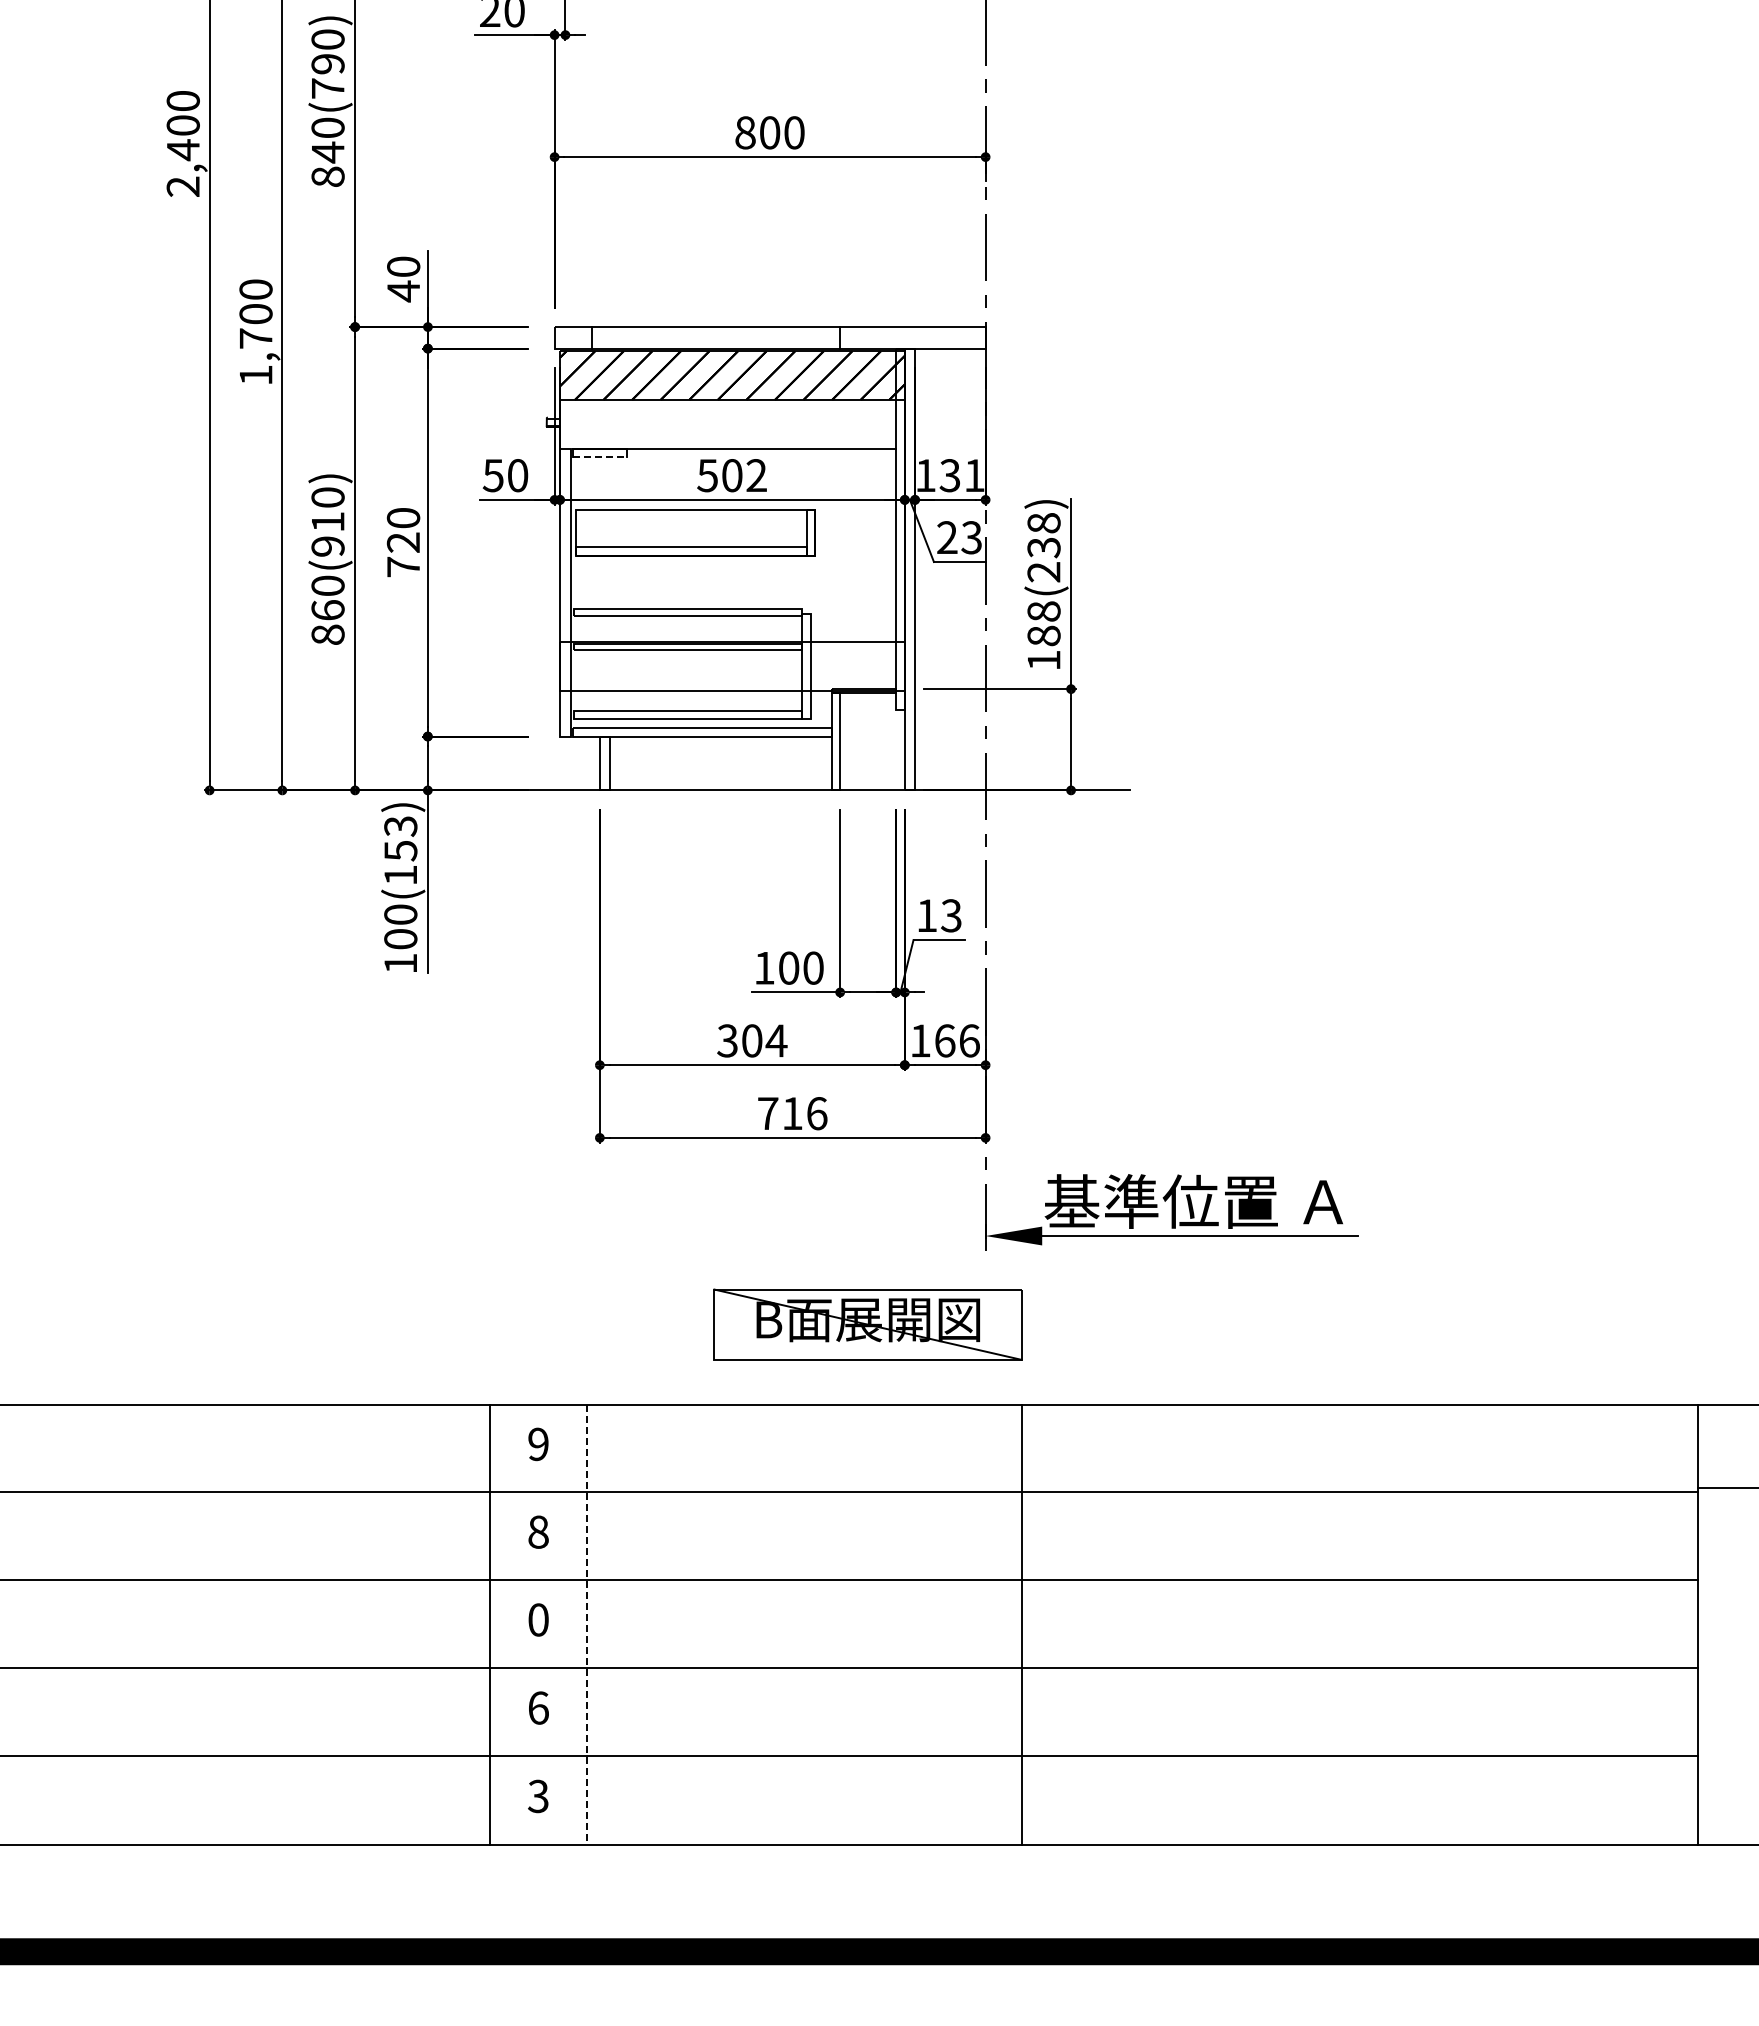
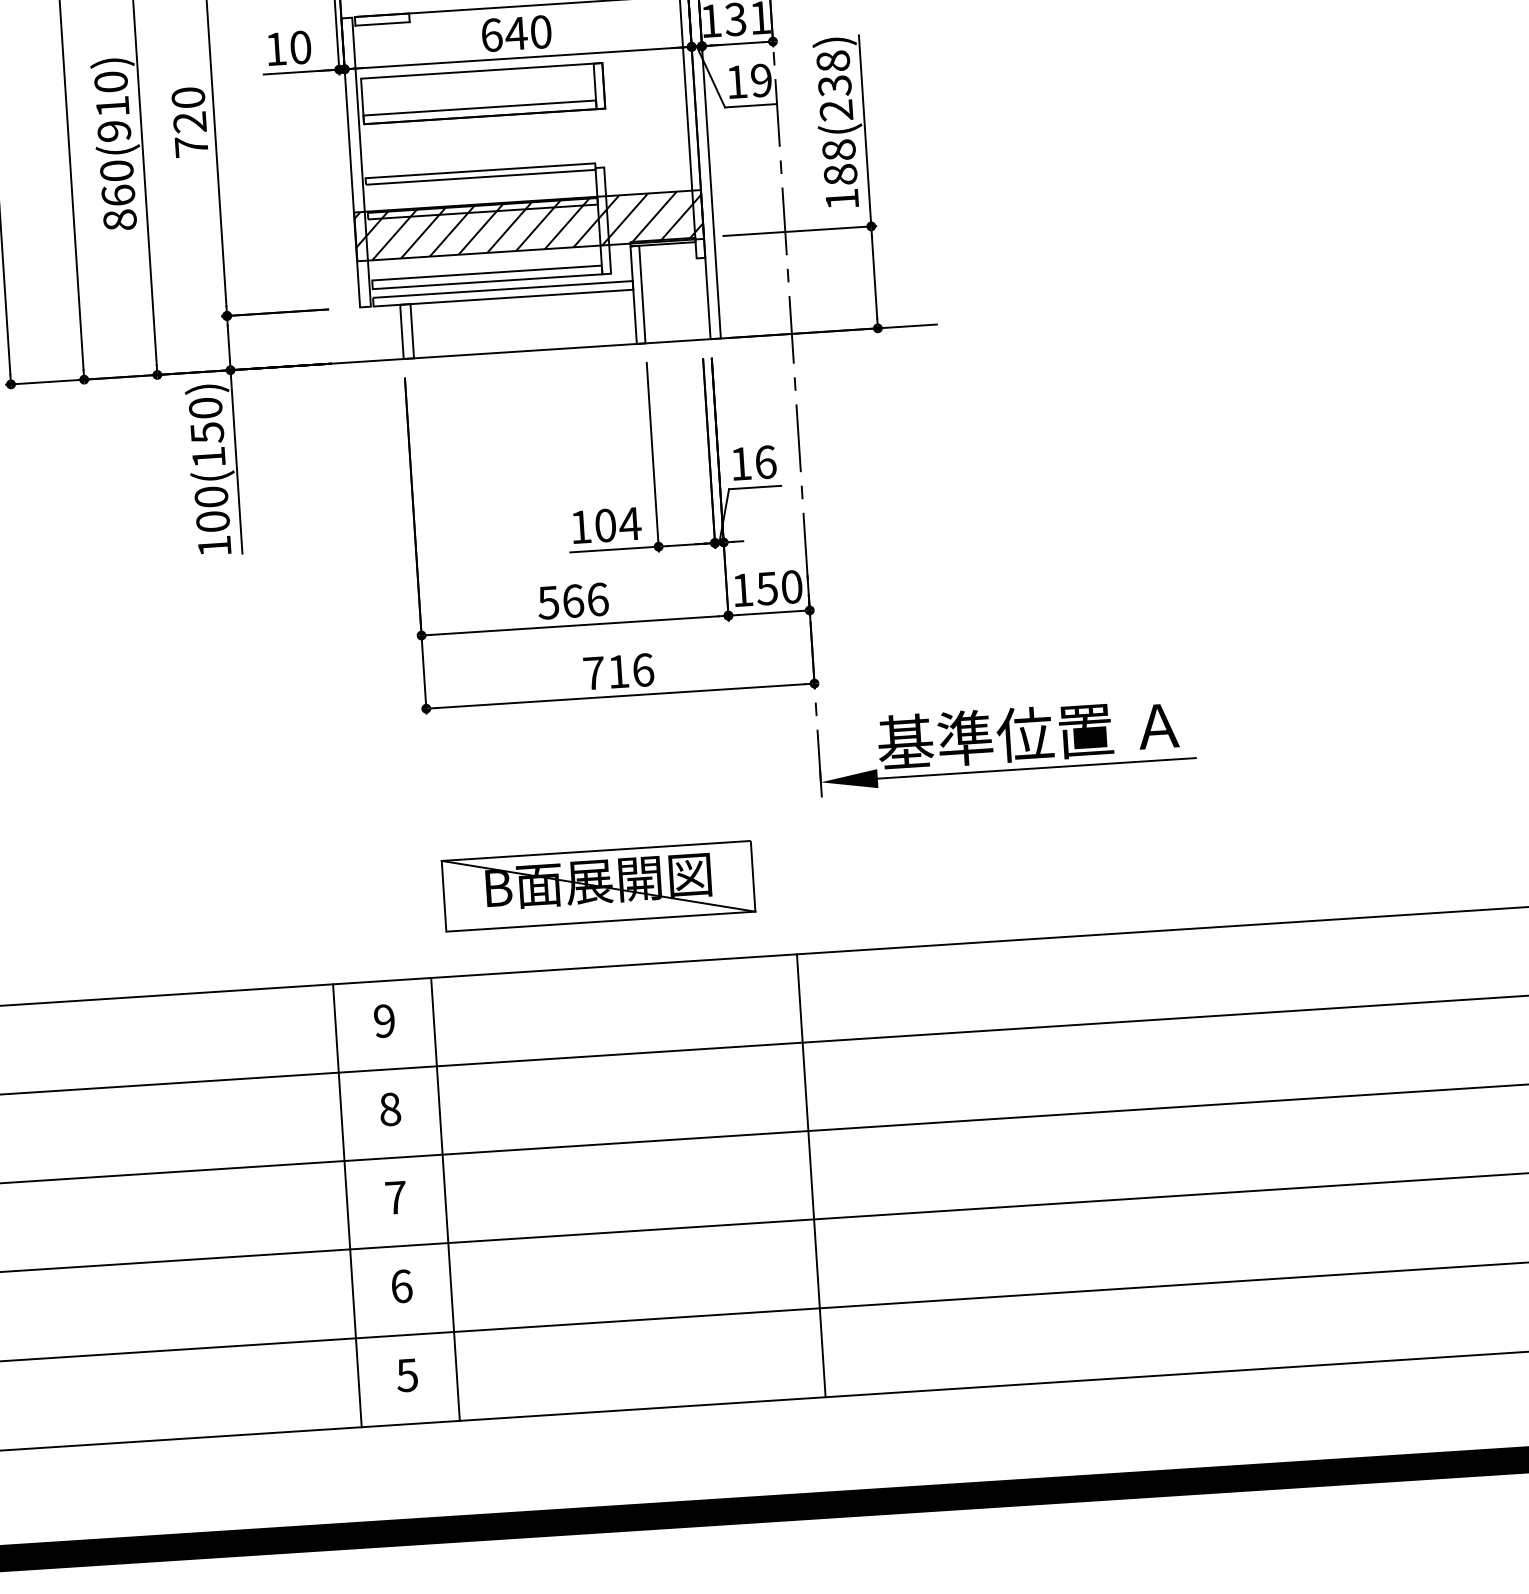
line: (600, 457) -> (382, 23), dashed -> solid
text: (492, 475) -> (275, 49), 50 -> 10
text: (731, 475) -> (515, 33), 502 -> 640
text: (959, 537) -> (749, 81), 23 -> 19
hatch: (732, 666) -> (529, 225), added
text: (400, 826) -> (205, 408), 100(153) -> 100(150)
text: (951, 915) -> (765, 462), 13 -> 16
text: (813, 967) -> (630, 523), 100 -> 104
text: (752, 1040) -> (573, 600), 304 -> 566
text: (956, 1040) -> (778, 587), 166 -> 150
part: (867, 1324) -> (598, 886), moved
text: (538, 1619) -> (395, 1197), 0 -> 7
line: (1021, 1624) -> (810, 1175), moved
line: (587, 1625) -> (445, 1200), dashed -> solid
text: (538, 1795) -> (407, 1374), 3 -> 5

